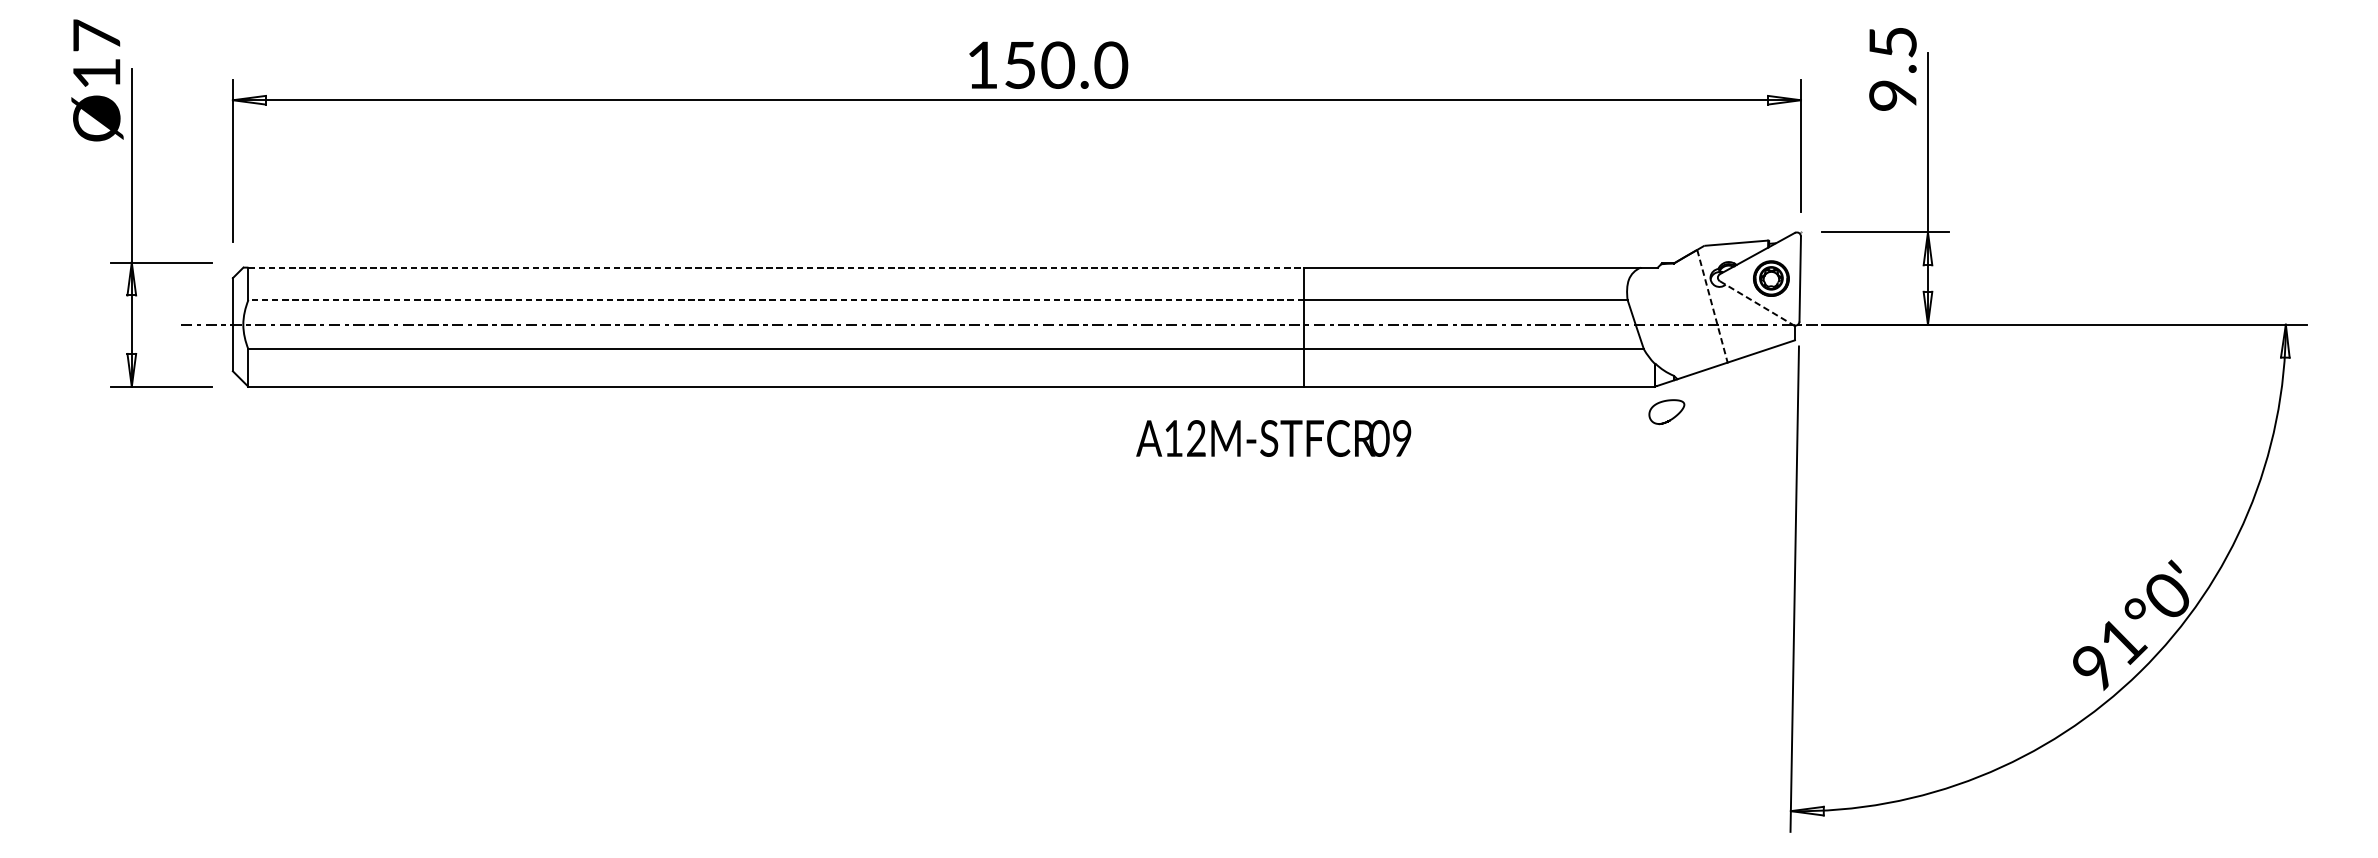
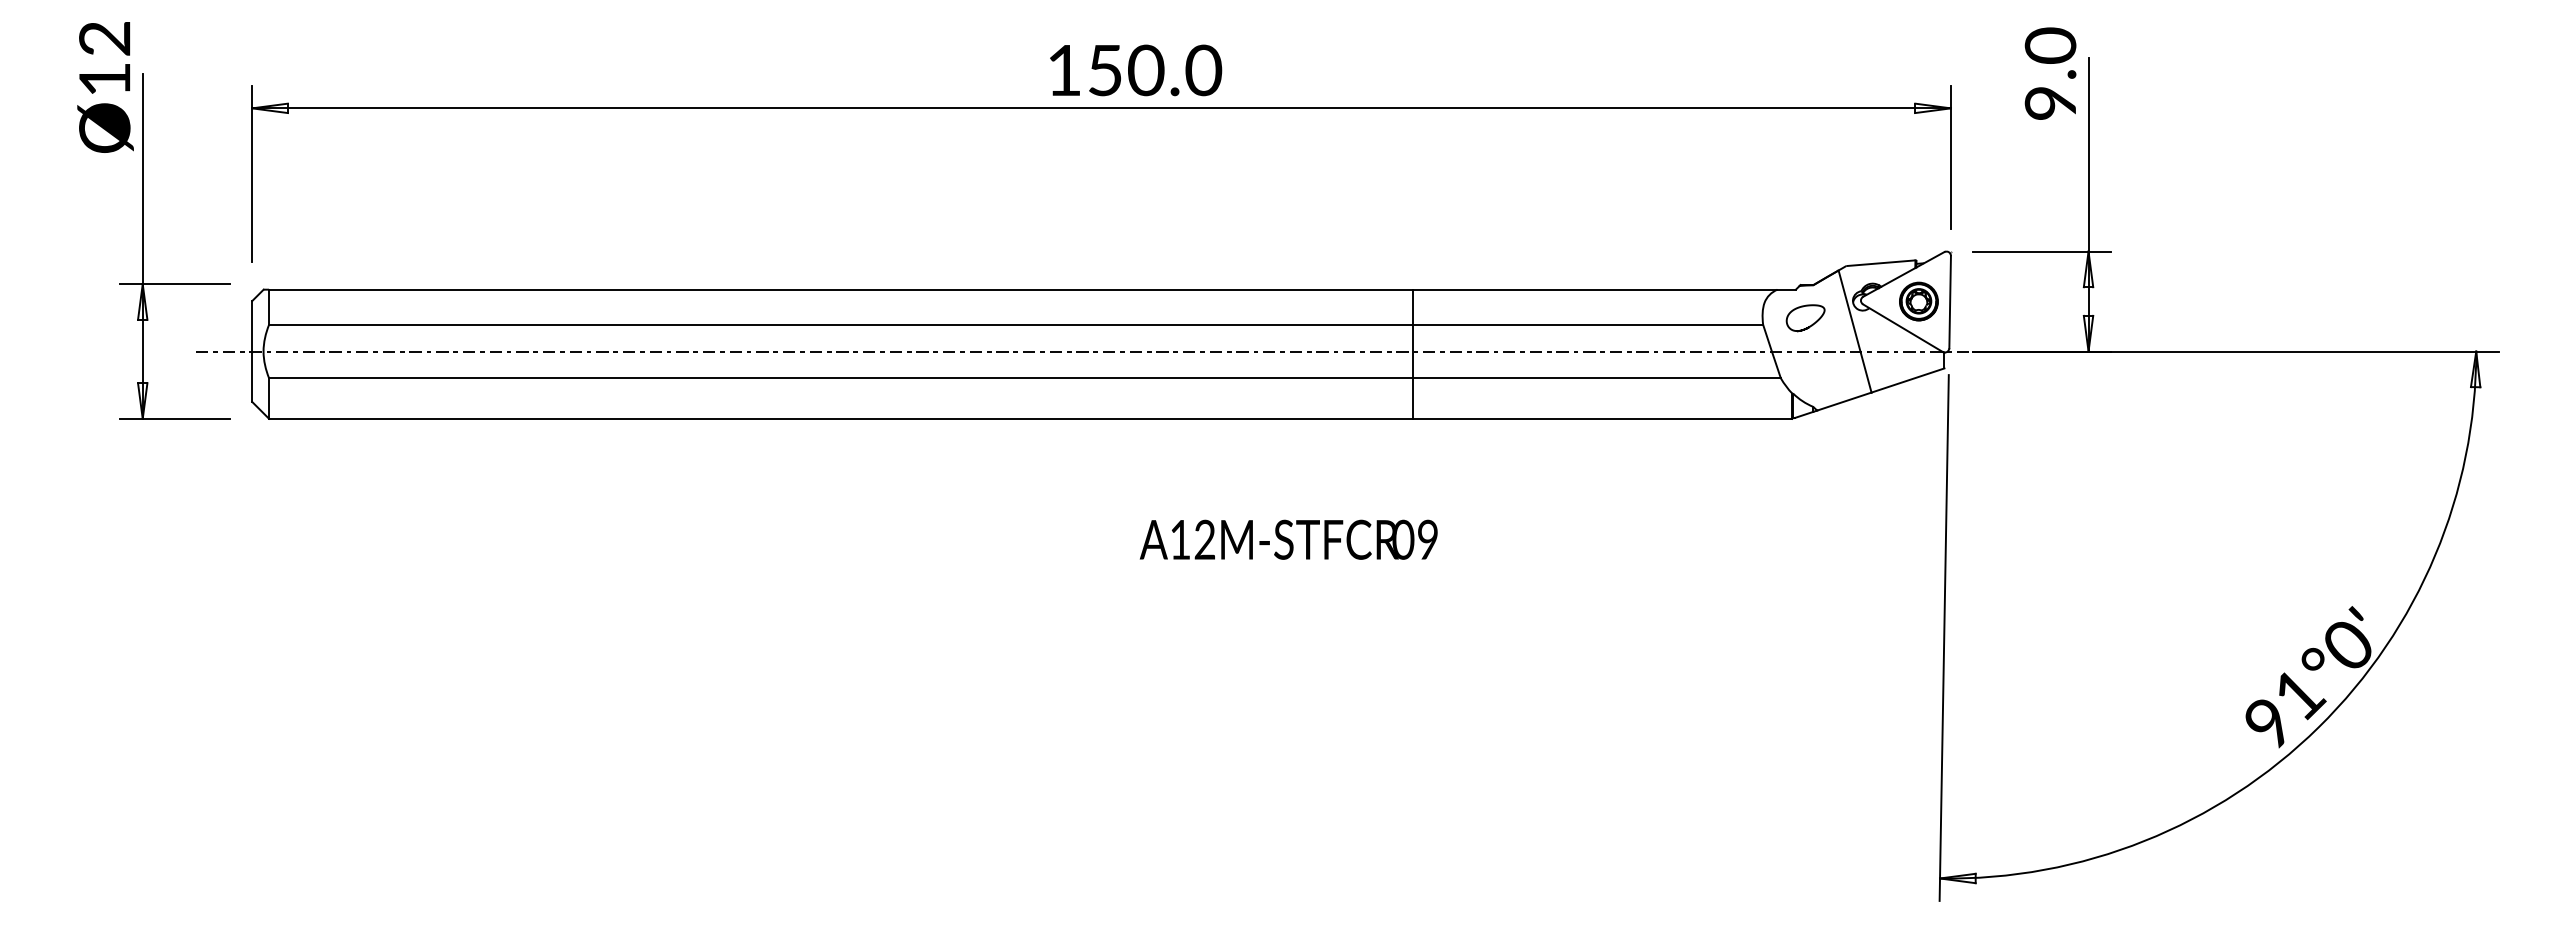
text: (96, 34) -> (104, 37), Ø17 -> Ø12
text: (1892, 42) -> (2050, 45), 9.5 -> 9.0
line: (775, 267) -> (840, 289), dashed -> solid
line: (775, 299) -> (840, 324), dashed -> solid
line: (1757, 303) -> (1903, 328), dashed -> solid
line: (1712, 307) -> (1855, 332), dashed -> solid
curve: (1670, 418) -> (1809, 325), moved
text: (1273, 438) -> (1288, 539), moved

